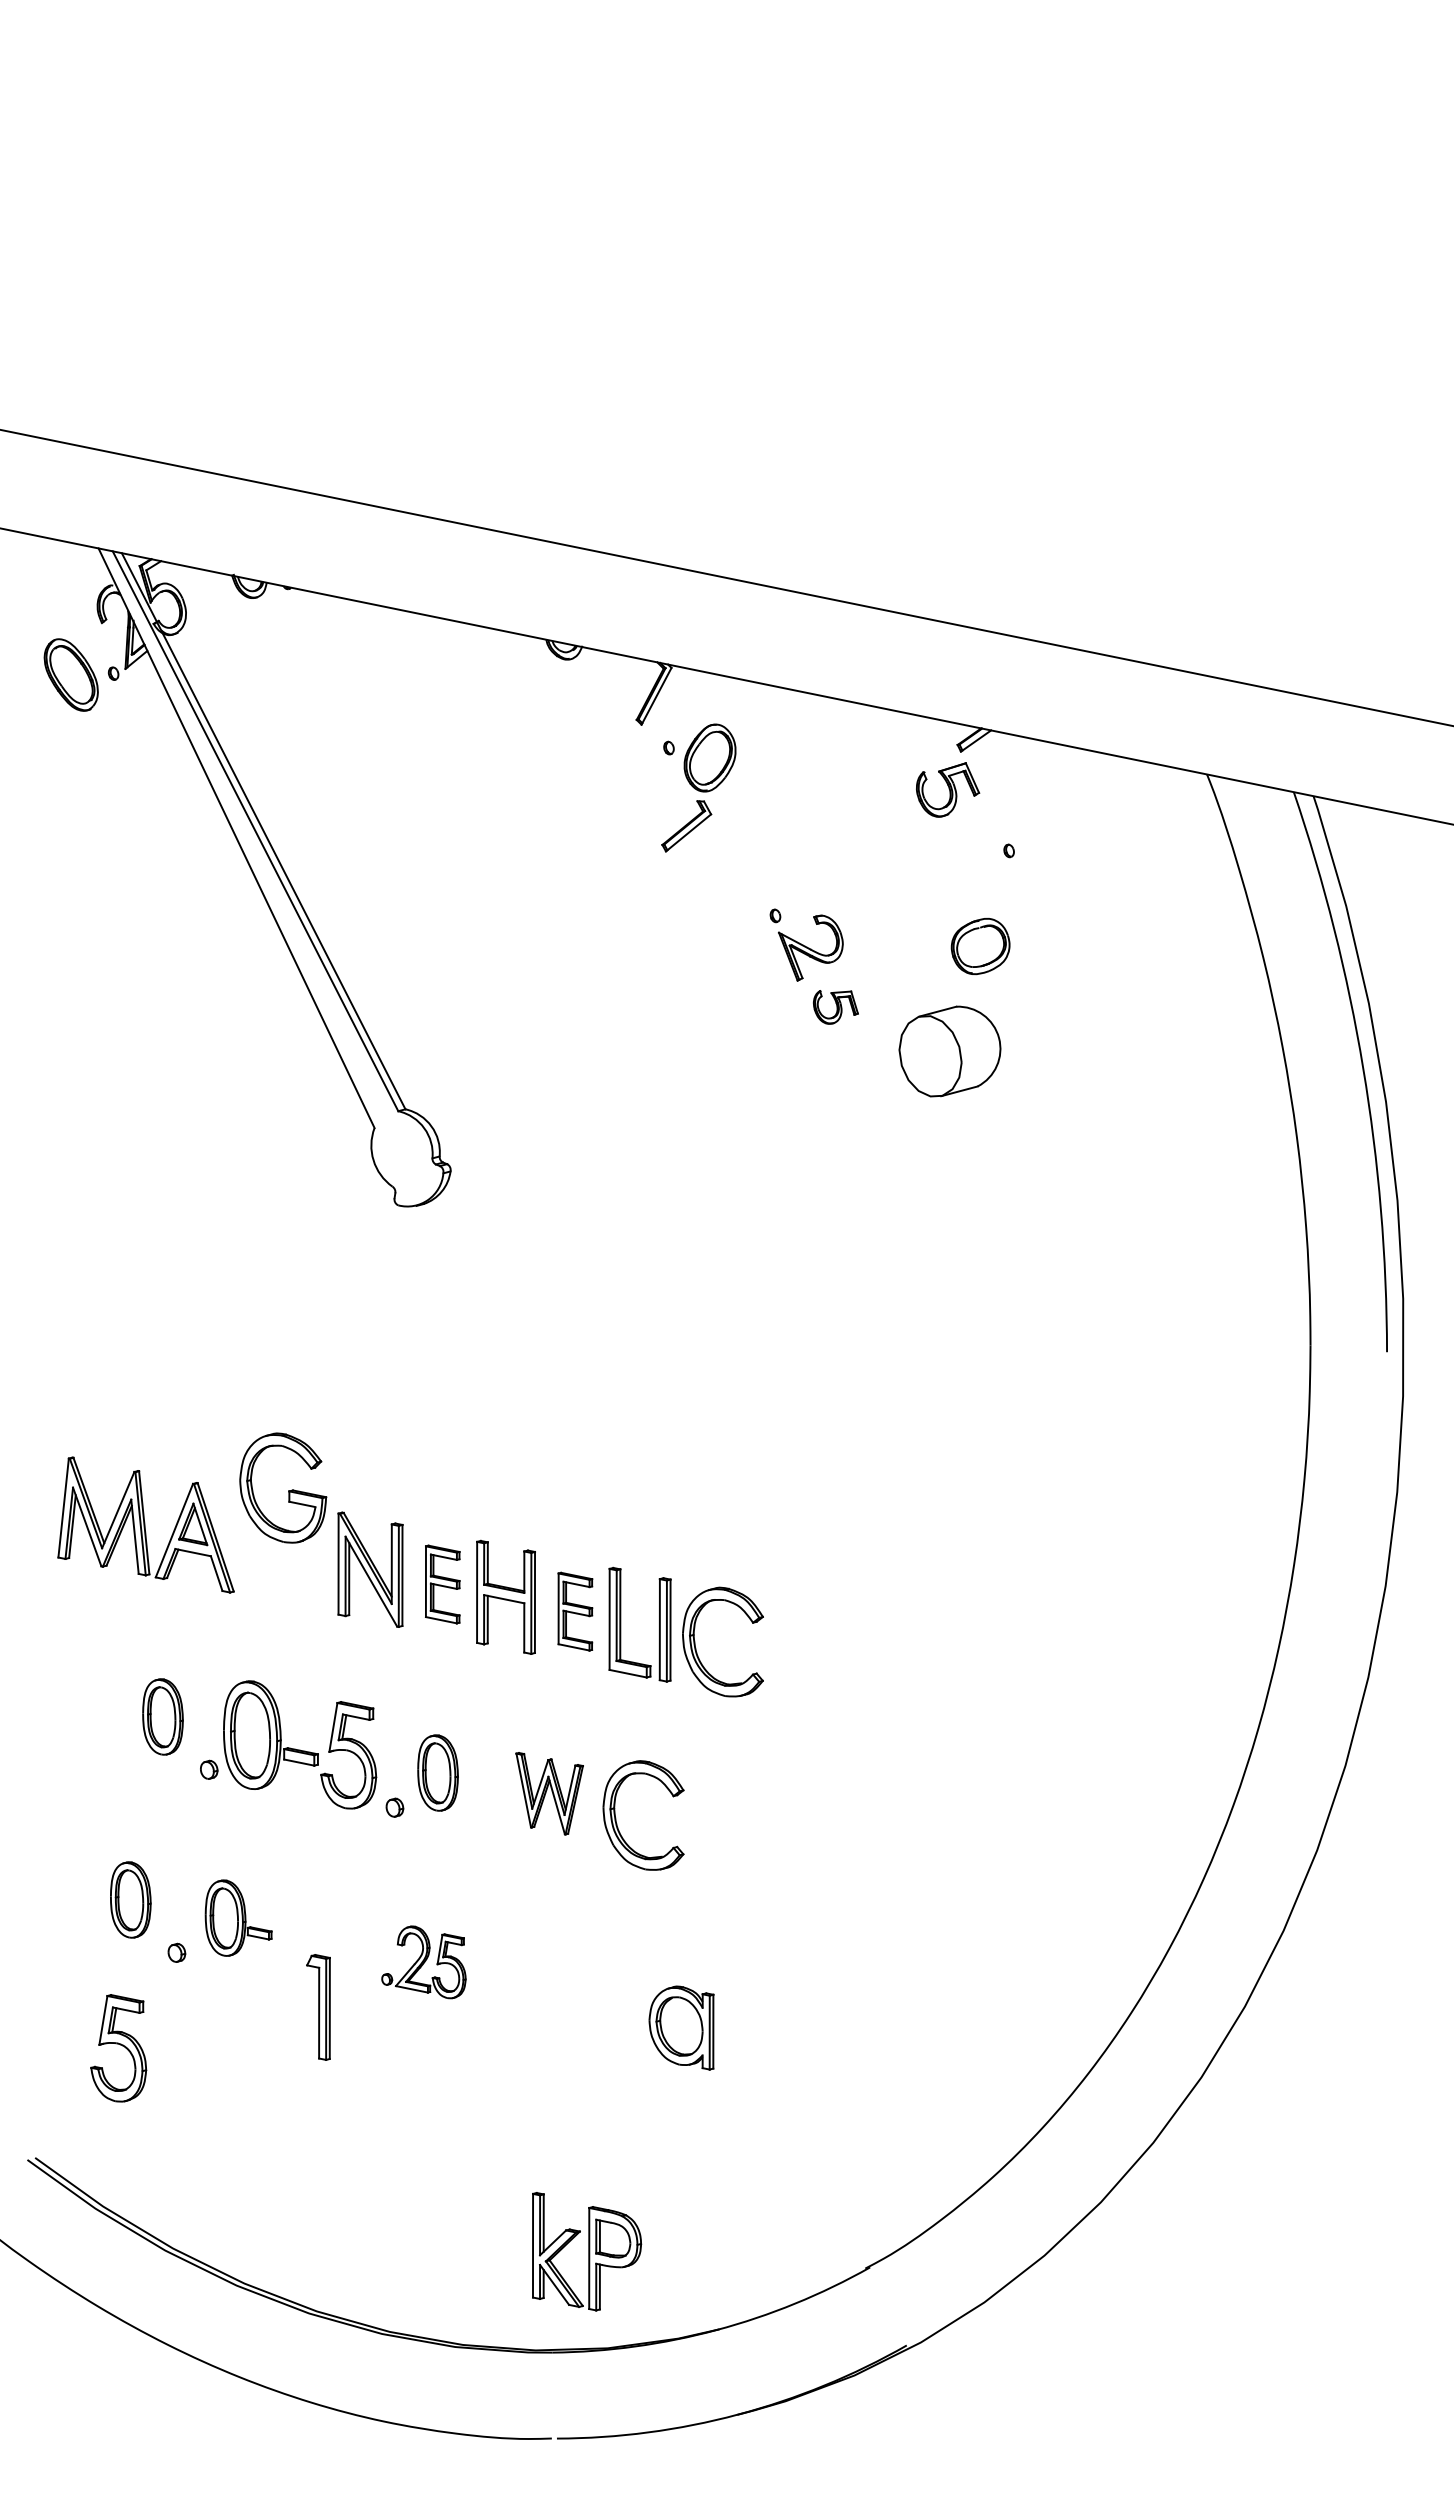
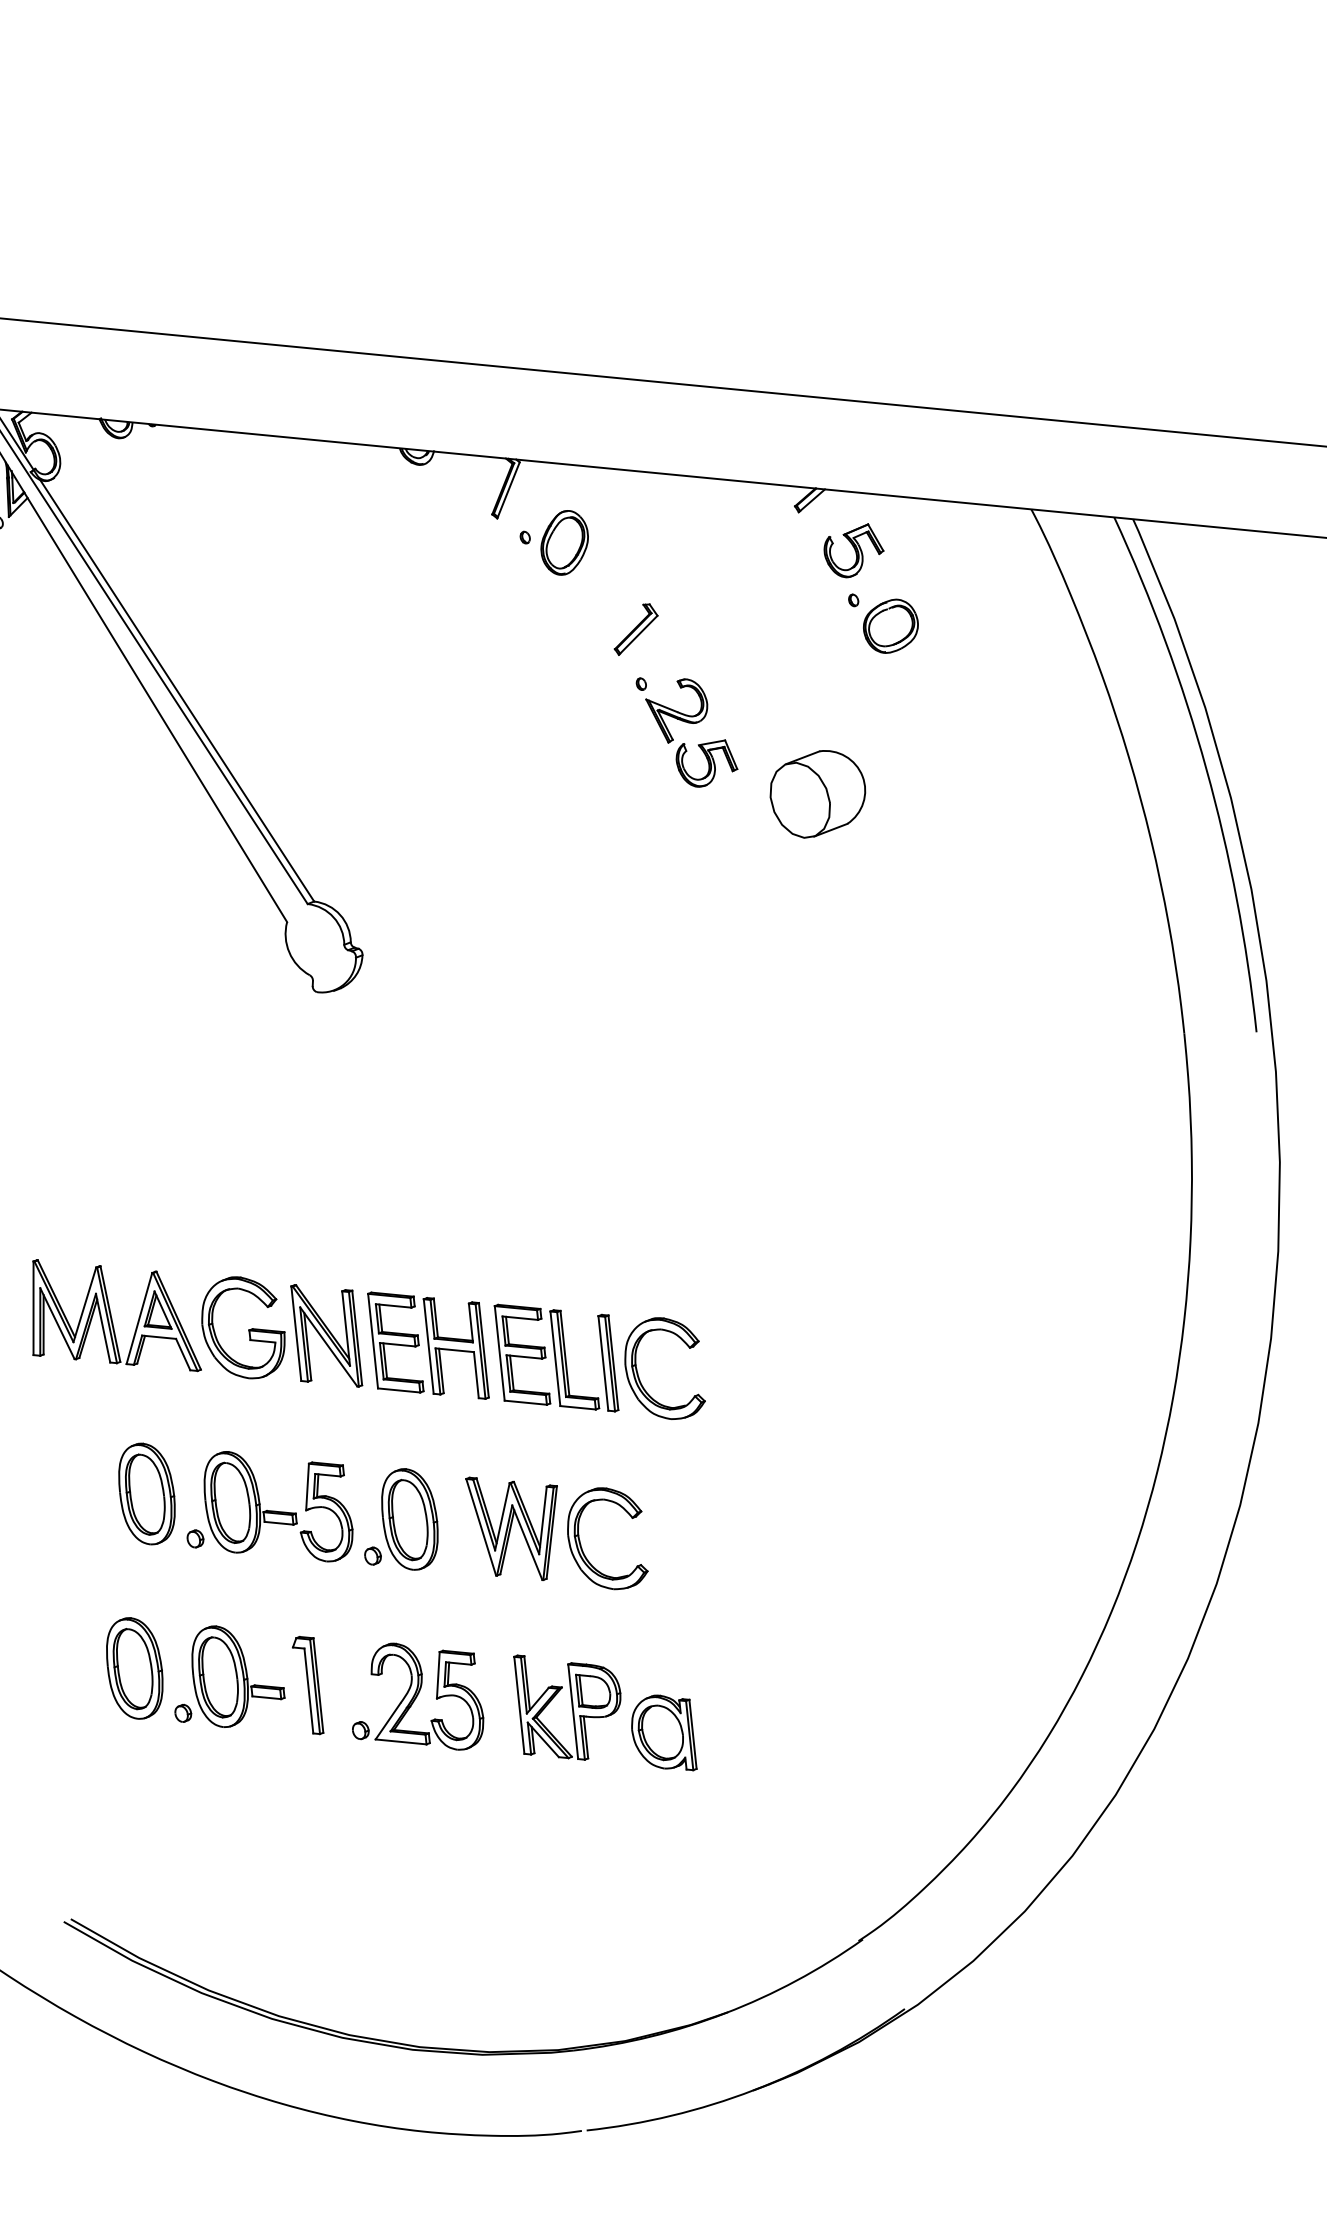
part: (948, 789) -> (854, 550), moved
part: (686, 826) -> (635, 629), moved
part: (980, 946) -> (890, 626), moved
part: (835, 1007) -> (706, 763), size x1.43
part: (283, 1487) -> (243, 1327), moved
part: (442, 1584) -> (395, 1342), size x1.43
part: (575, 1611) -> (522, 1354), size x1.43
part: (162, 1716) -> (146, 1493), size x1.43
part: (437, 1772) -> (409, 1518), size x1.43
part: (549, 1793) -> (516, 1527), size x1.43
part: (130, 1899) -> (134, 1668), size x1.43
part: (238, 1917) -> (237, 1674), size x1.43
part: (423, 1962) -> (414, 1698), size x1.67
part: (318, 2007) -> (307, 1685), moved
part: (118, 2048) -> (138, 1808), removed
part: (587, 2251) -> (570, 1705), moved

